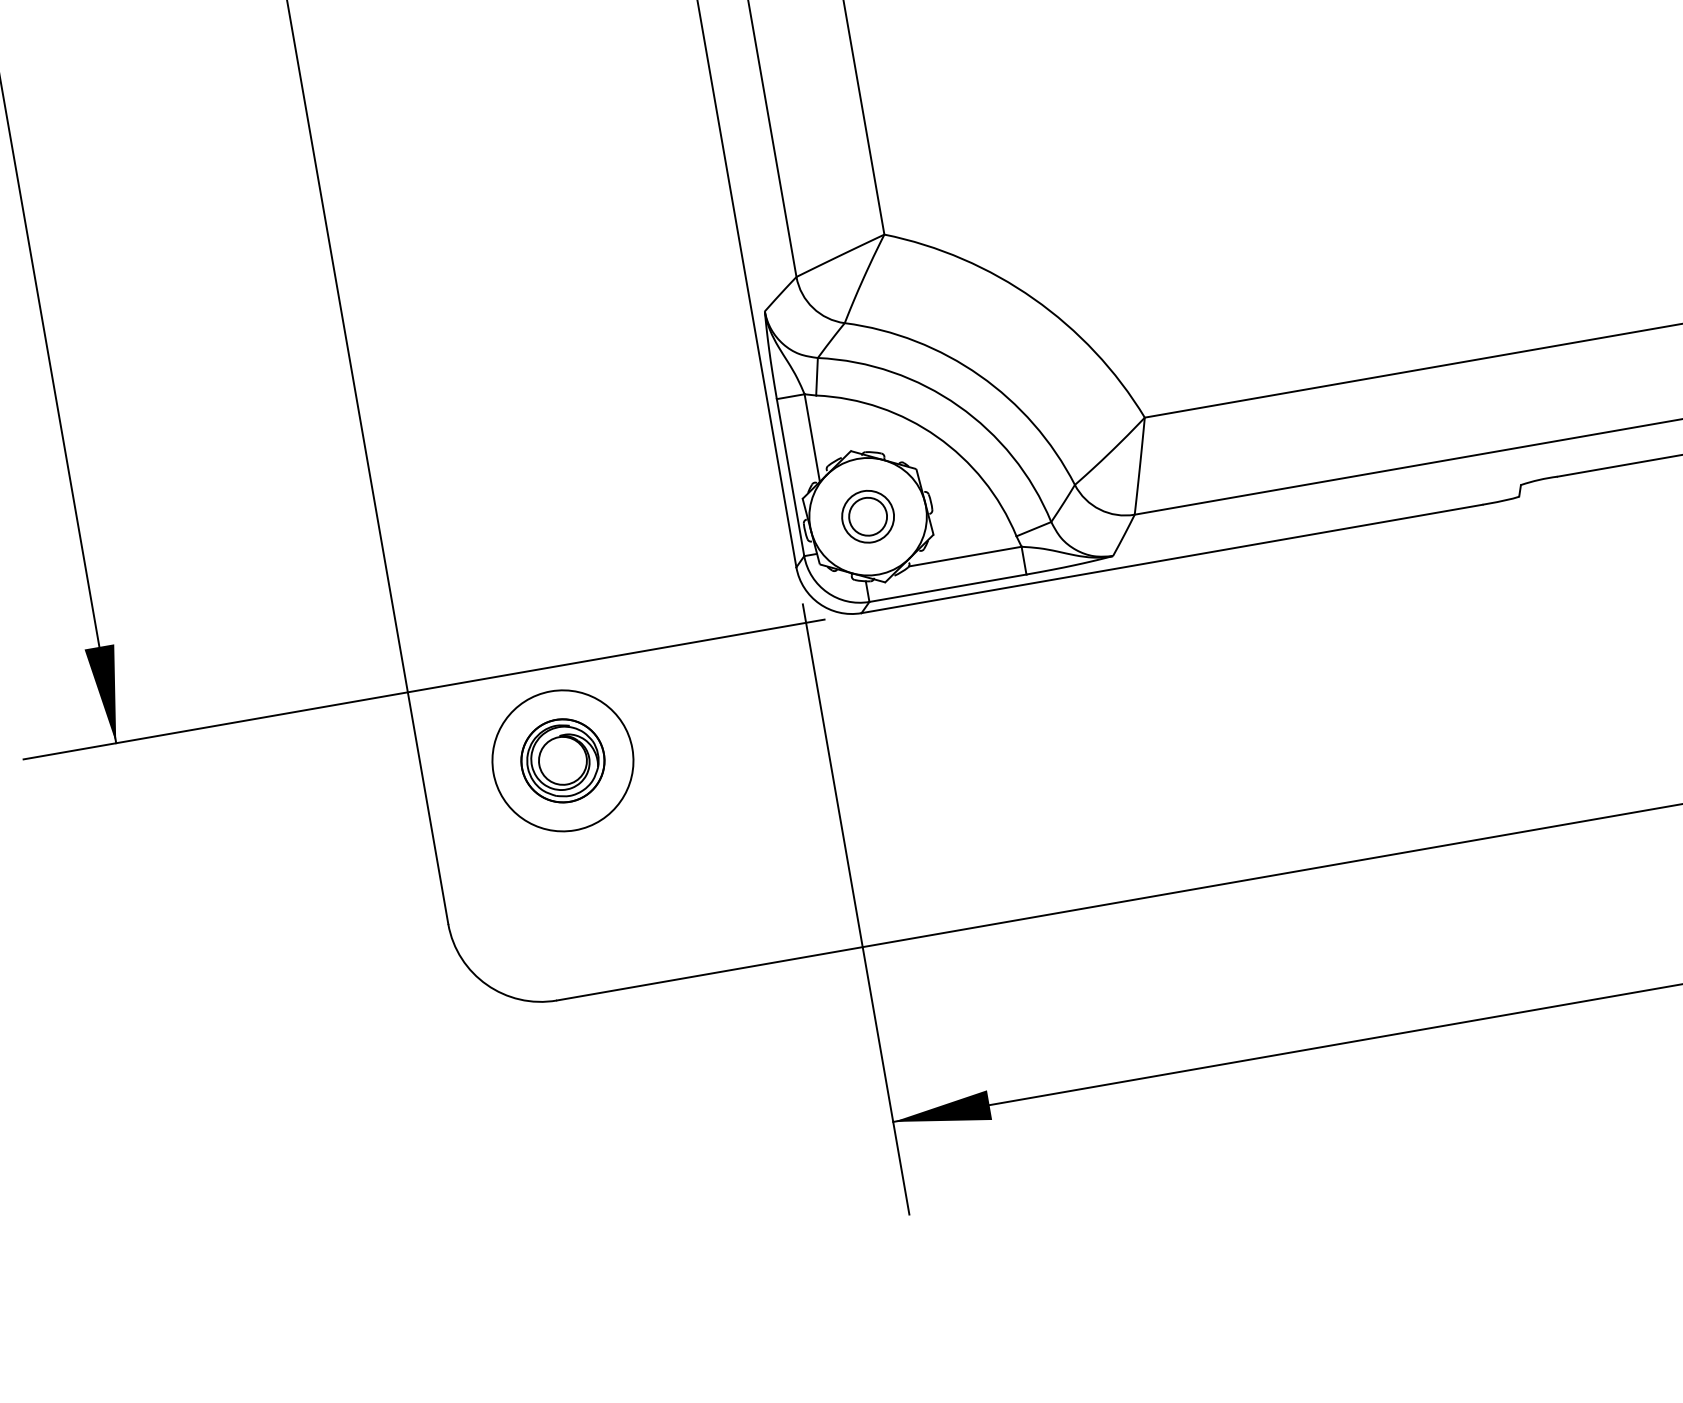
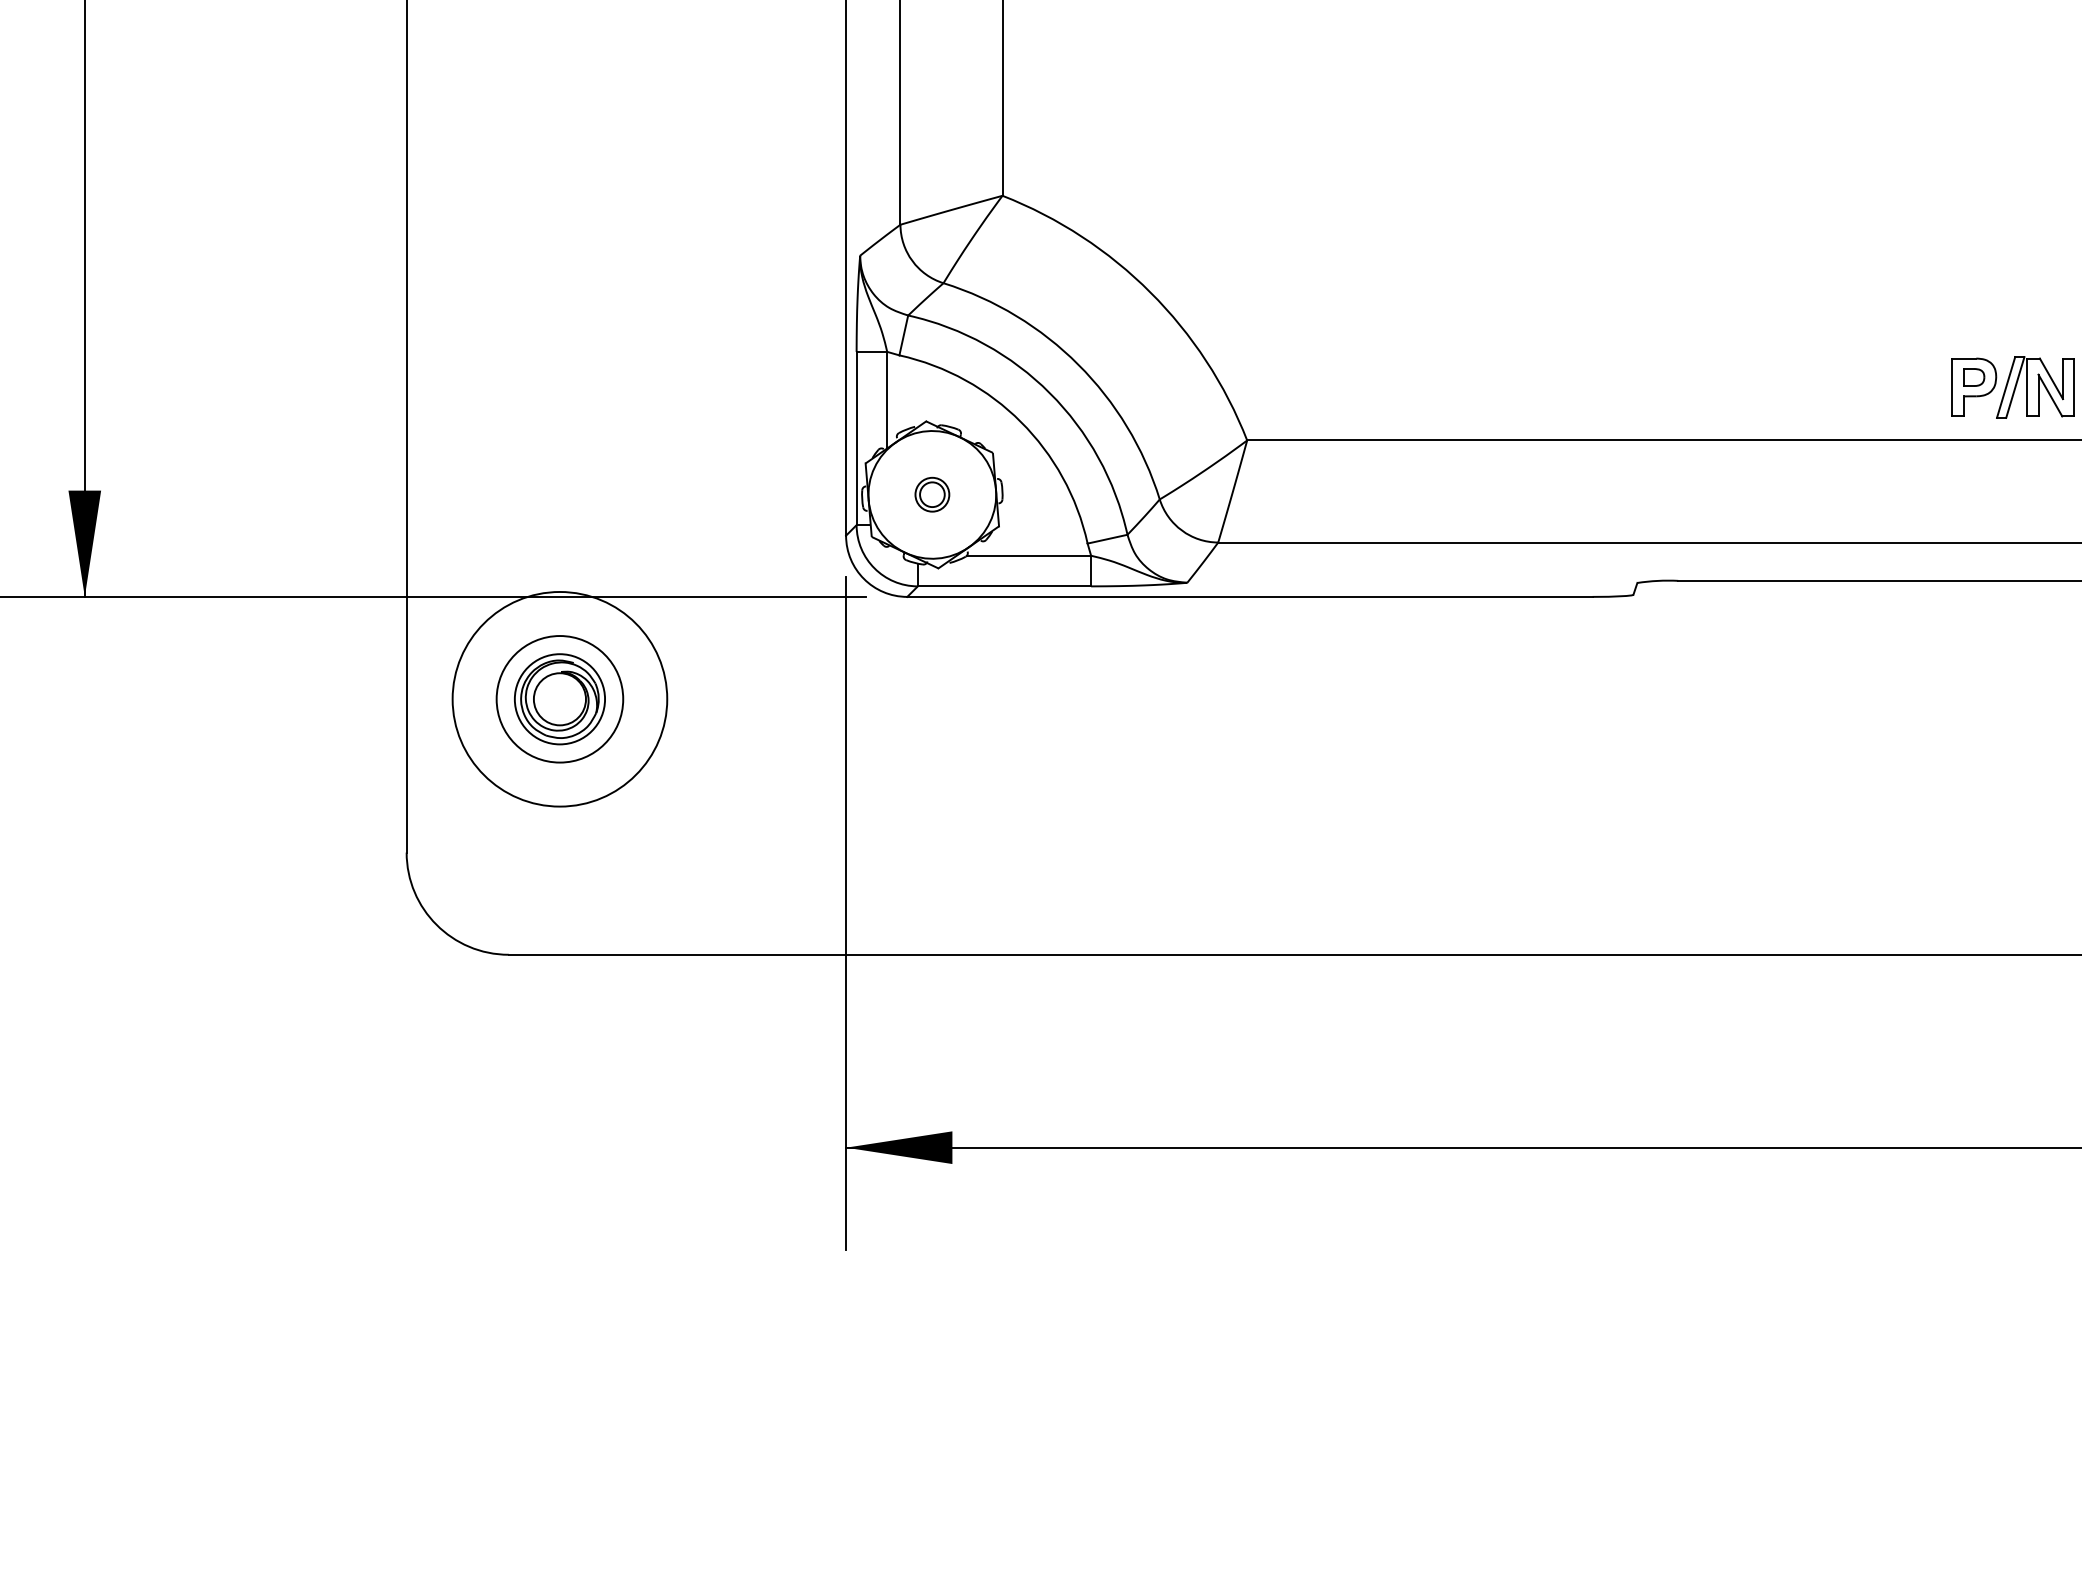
part: (868, 516) -> (932, 494), size x0.6
circle: (562, 760) -> (559, 698), size x1.4
circle: (562, 761) -> (559, 699), size x1.4

